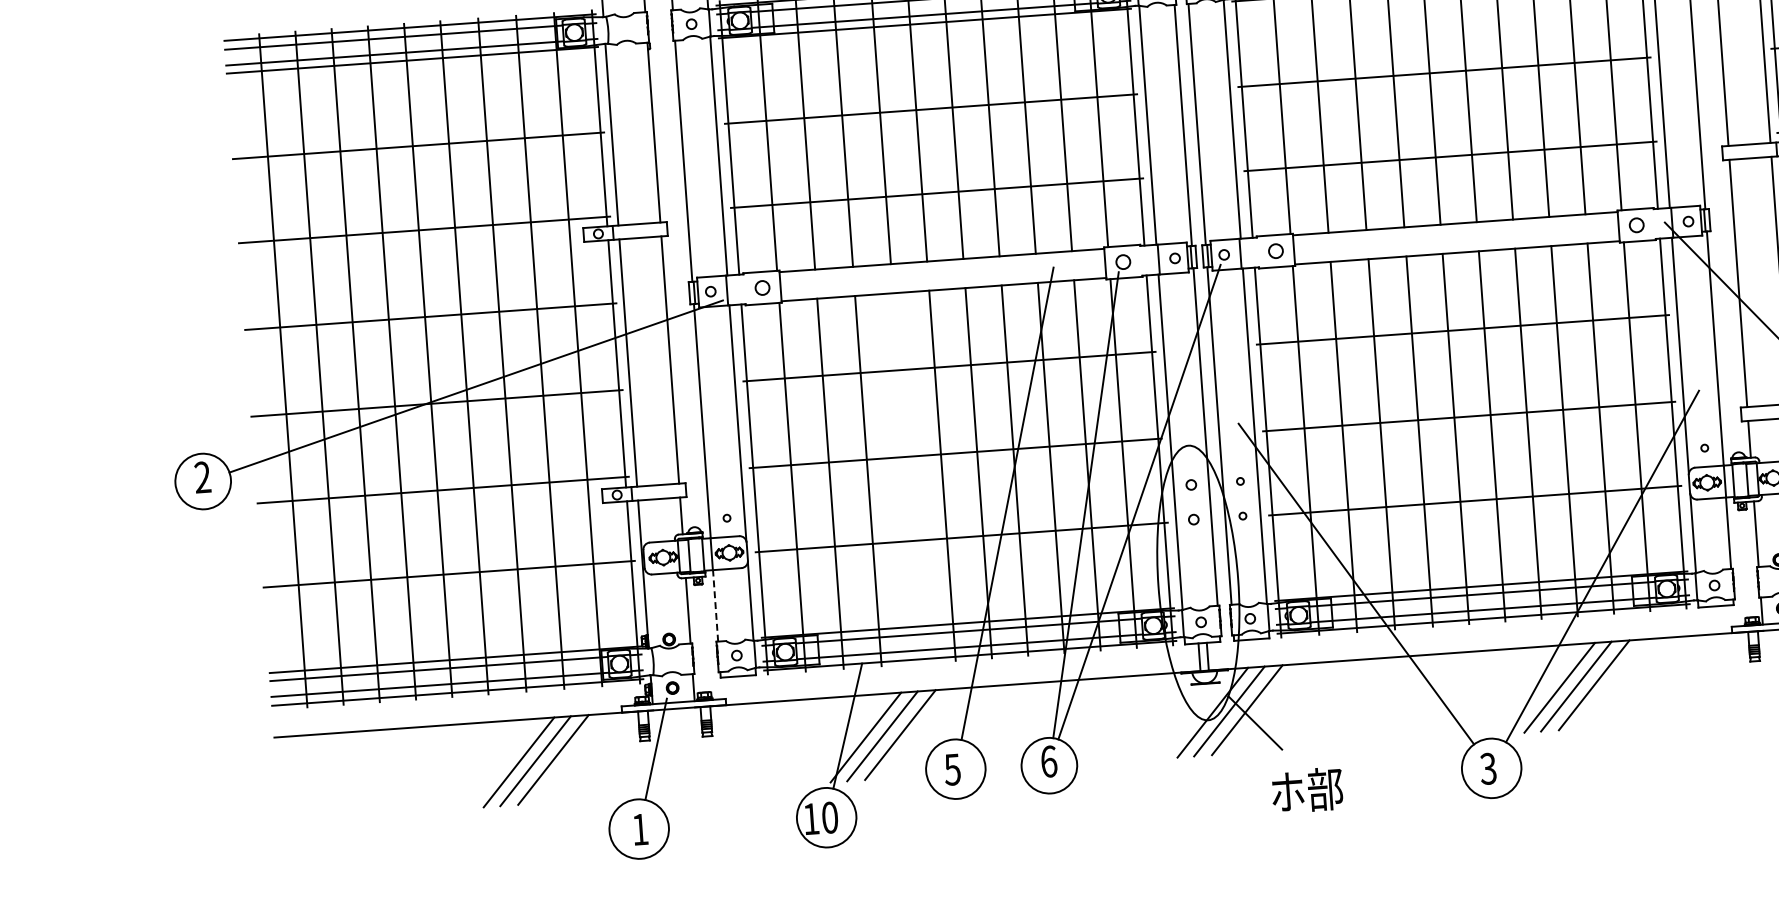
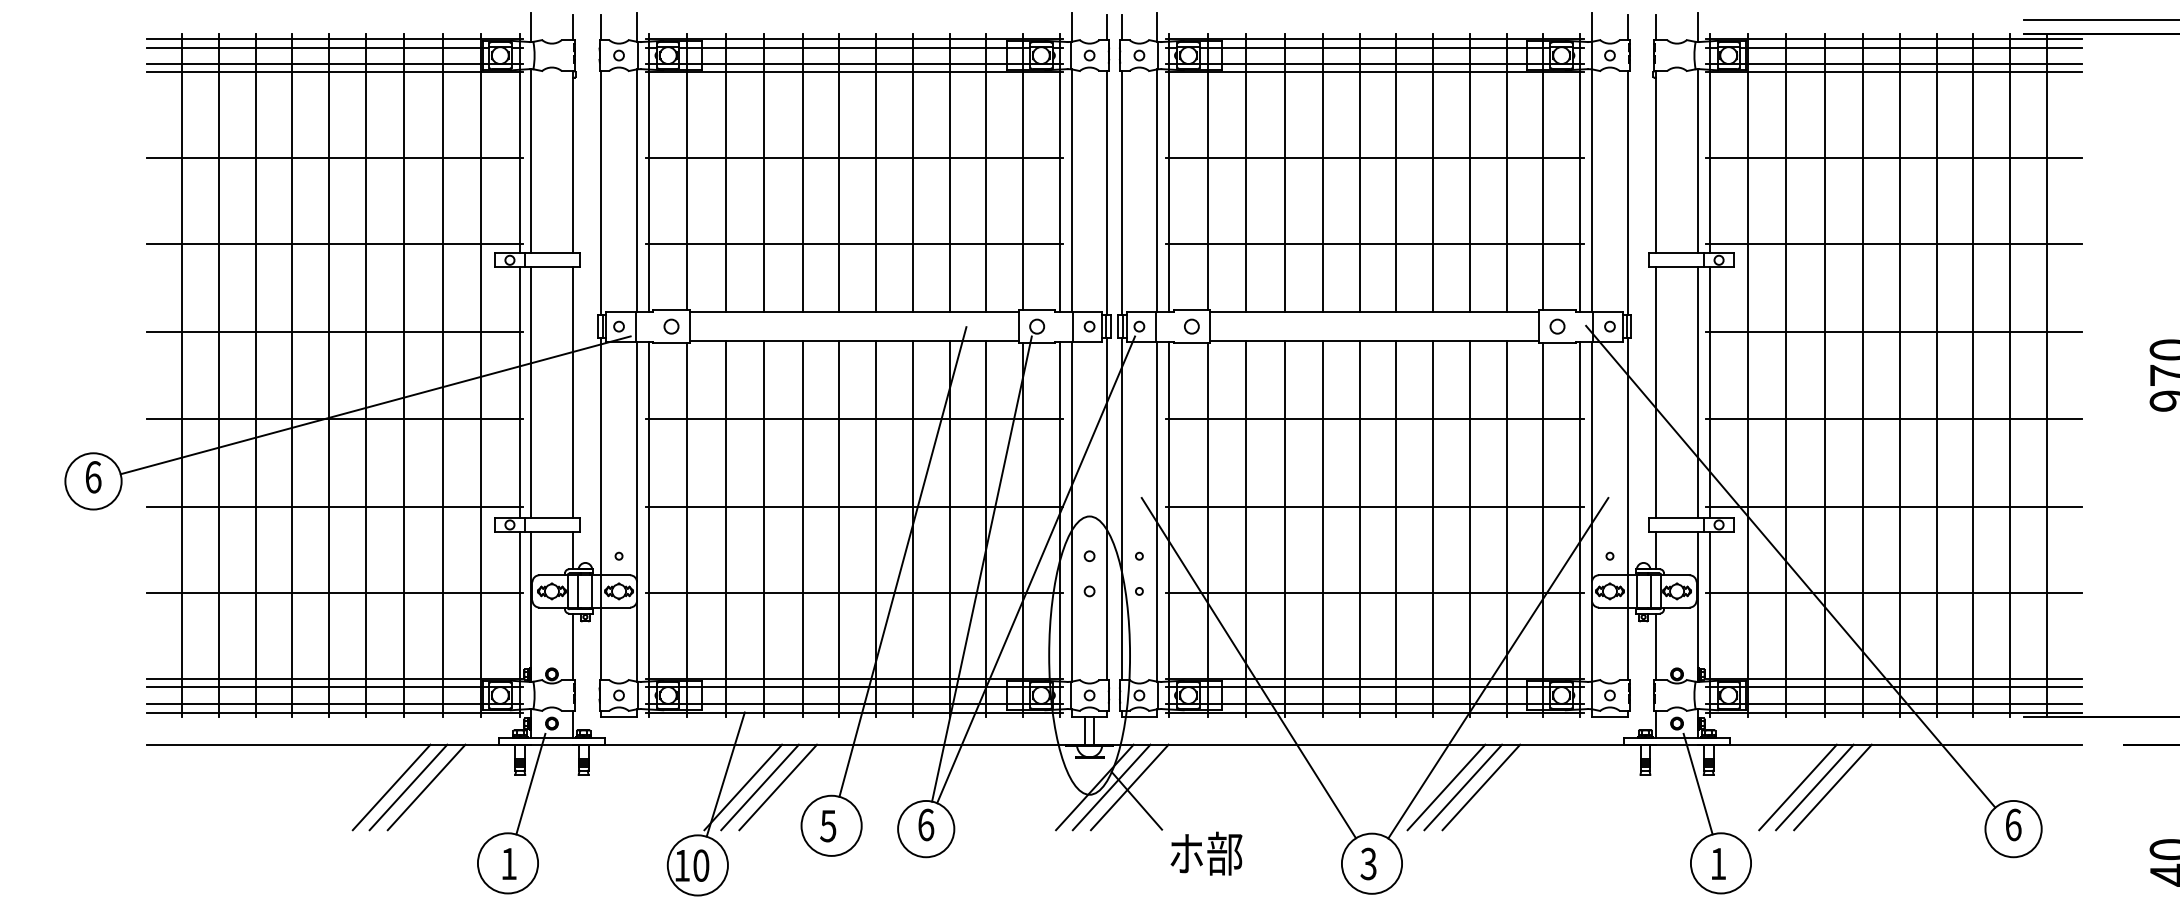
text: (202, 477) -> (93, 477), 2 -> 6
line: (906, 477) -> (802, 528), added
line: (715, 605) -> (601, 643), dashed -> solid
text: (1307, 790) -> (1206, 853), moved

